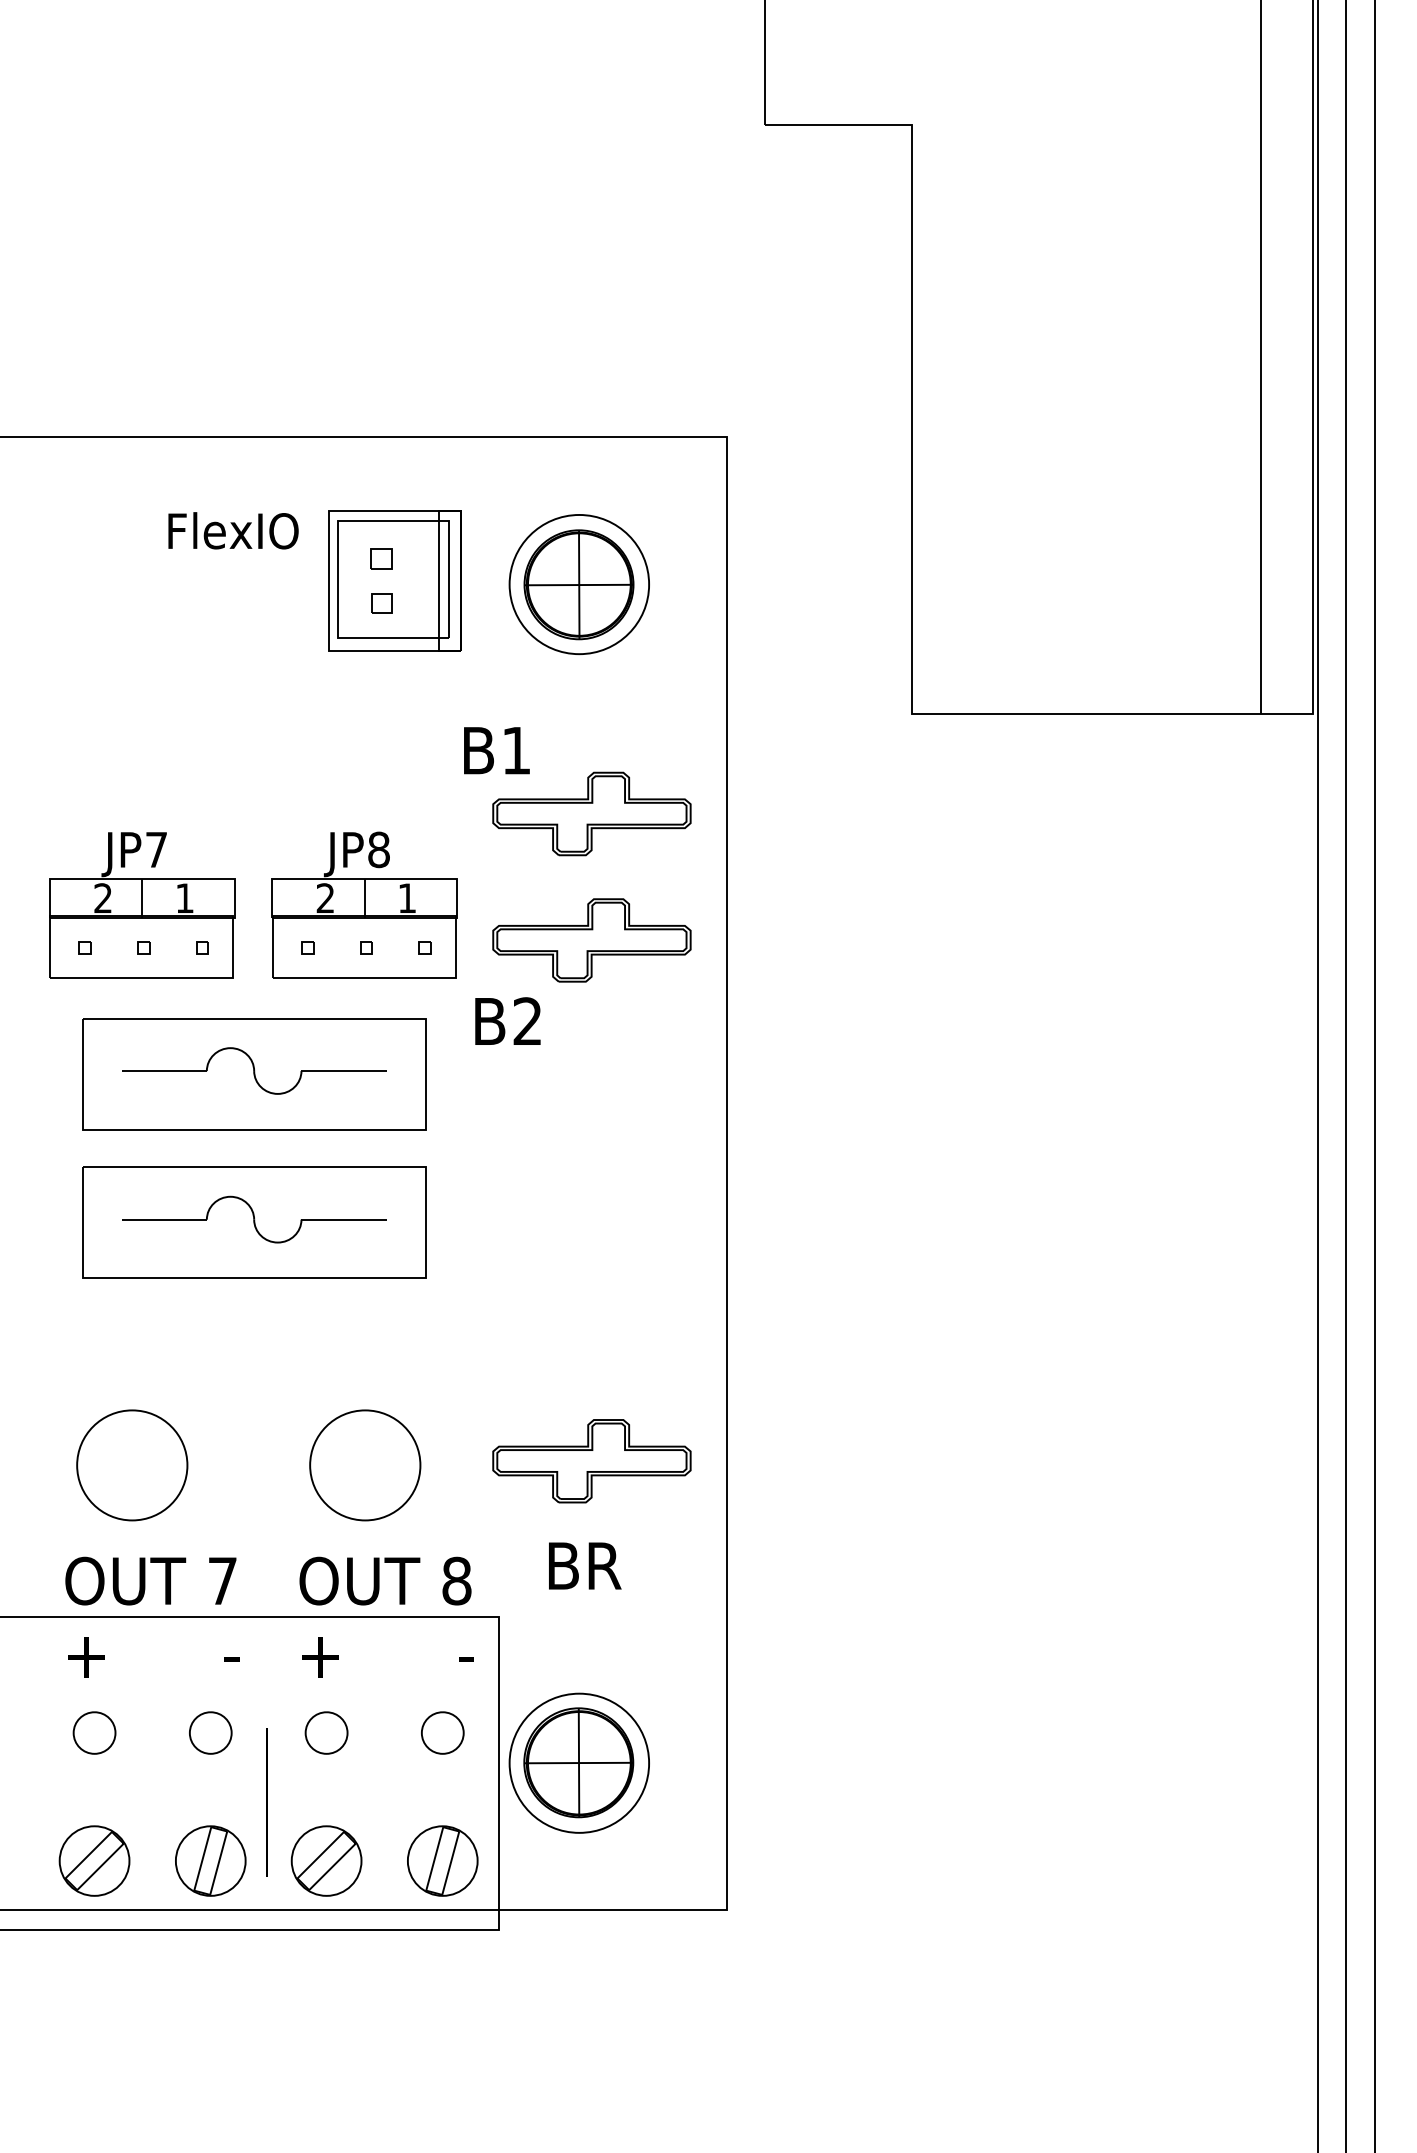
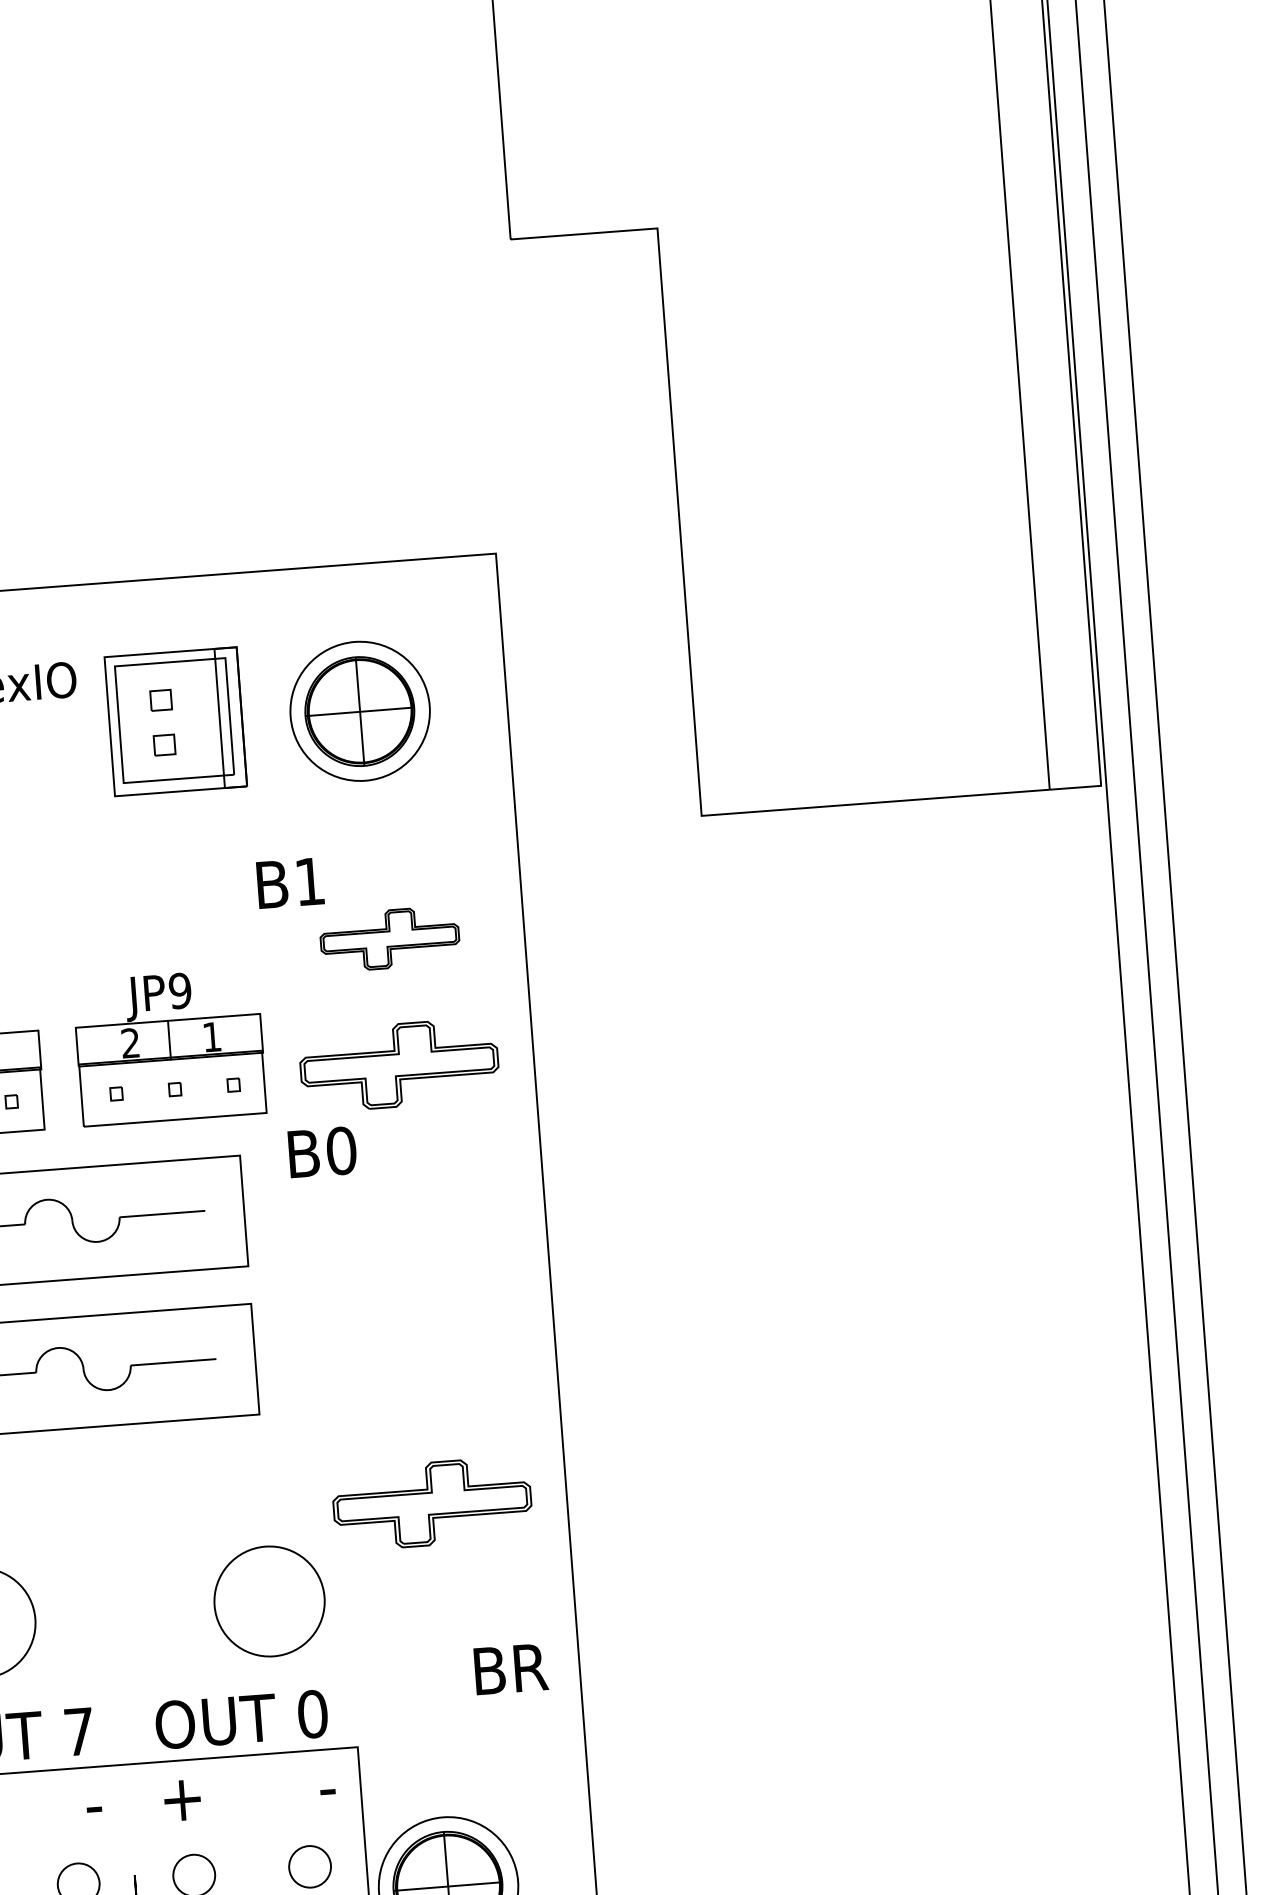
part: (591, 813) -> (389, 938), size x0.7
text: (378, 849) -> (179, 990), JP8 -> JP9
text: (527, 1021) -> (341, 1150), B2 -> B0
part: (591, 1461) -> (431, 1504), moved
part: (365, 1465) -> (269, 1601), moved
text: (585, 1565) -> (511, 1668), moved
text: (456, 1581) -> (312, 1714), 8 -> 0

